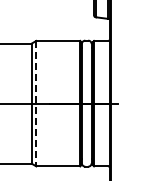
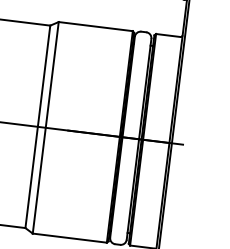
line: (36, 103) -> (46, 127), dashed -> solid

